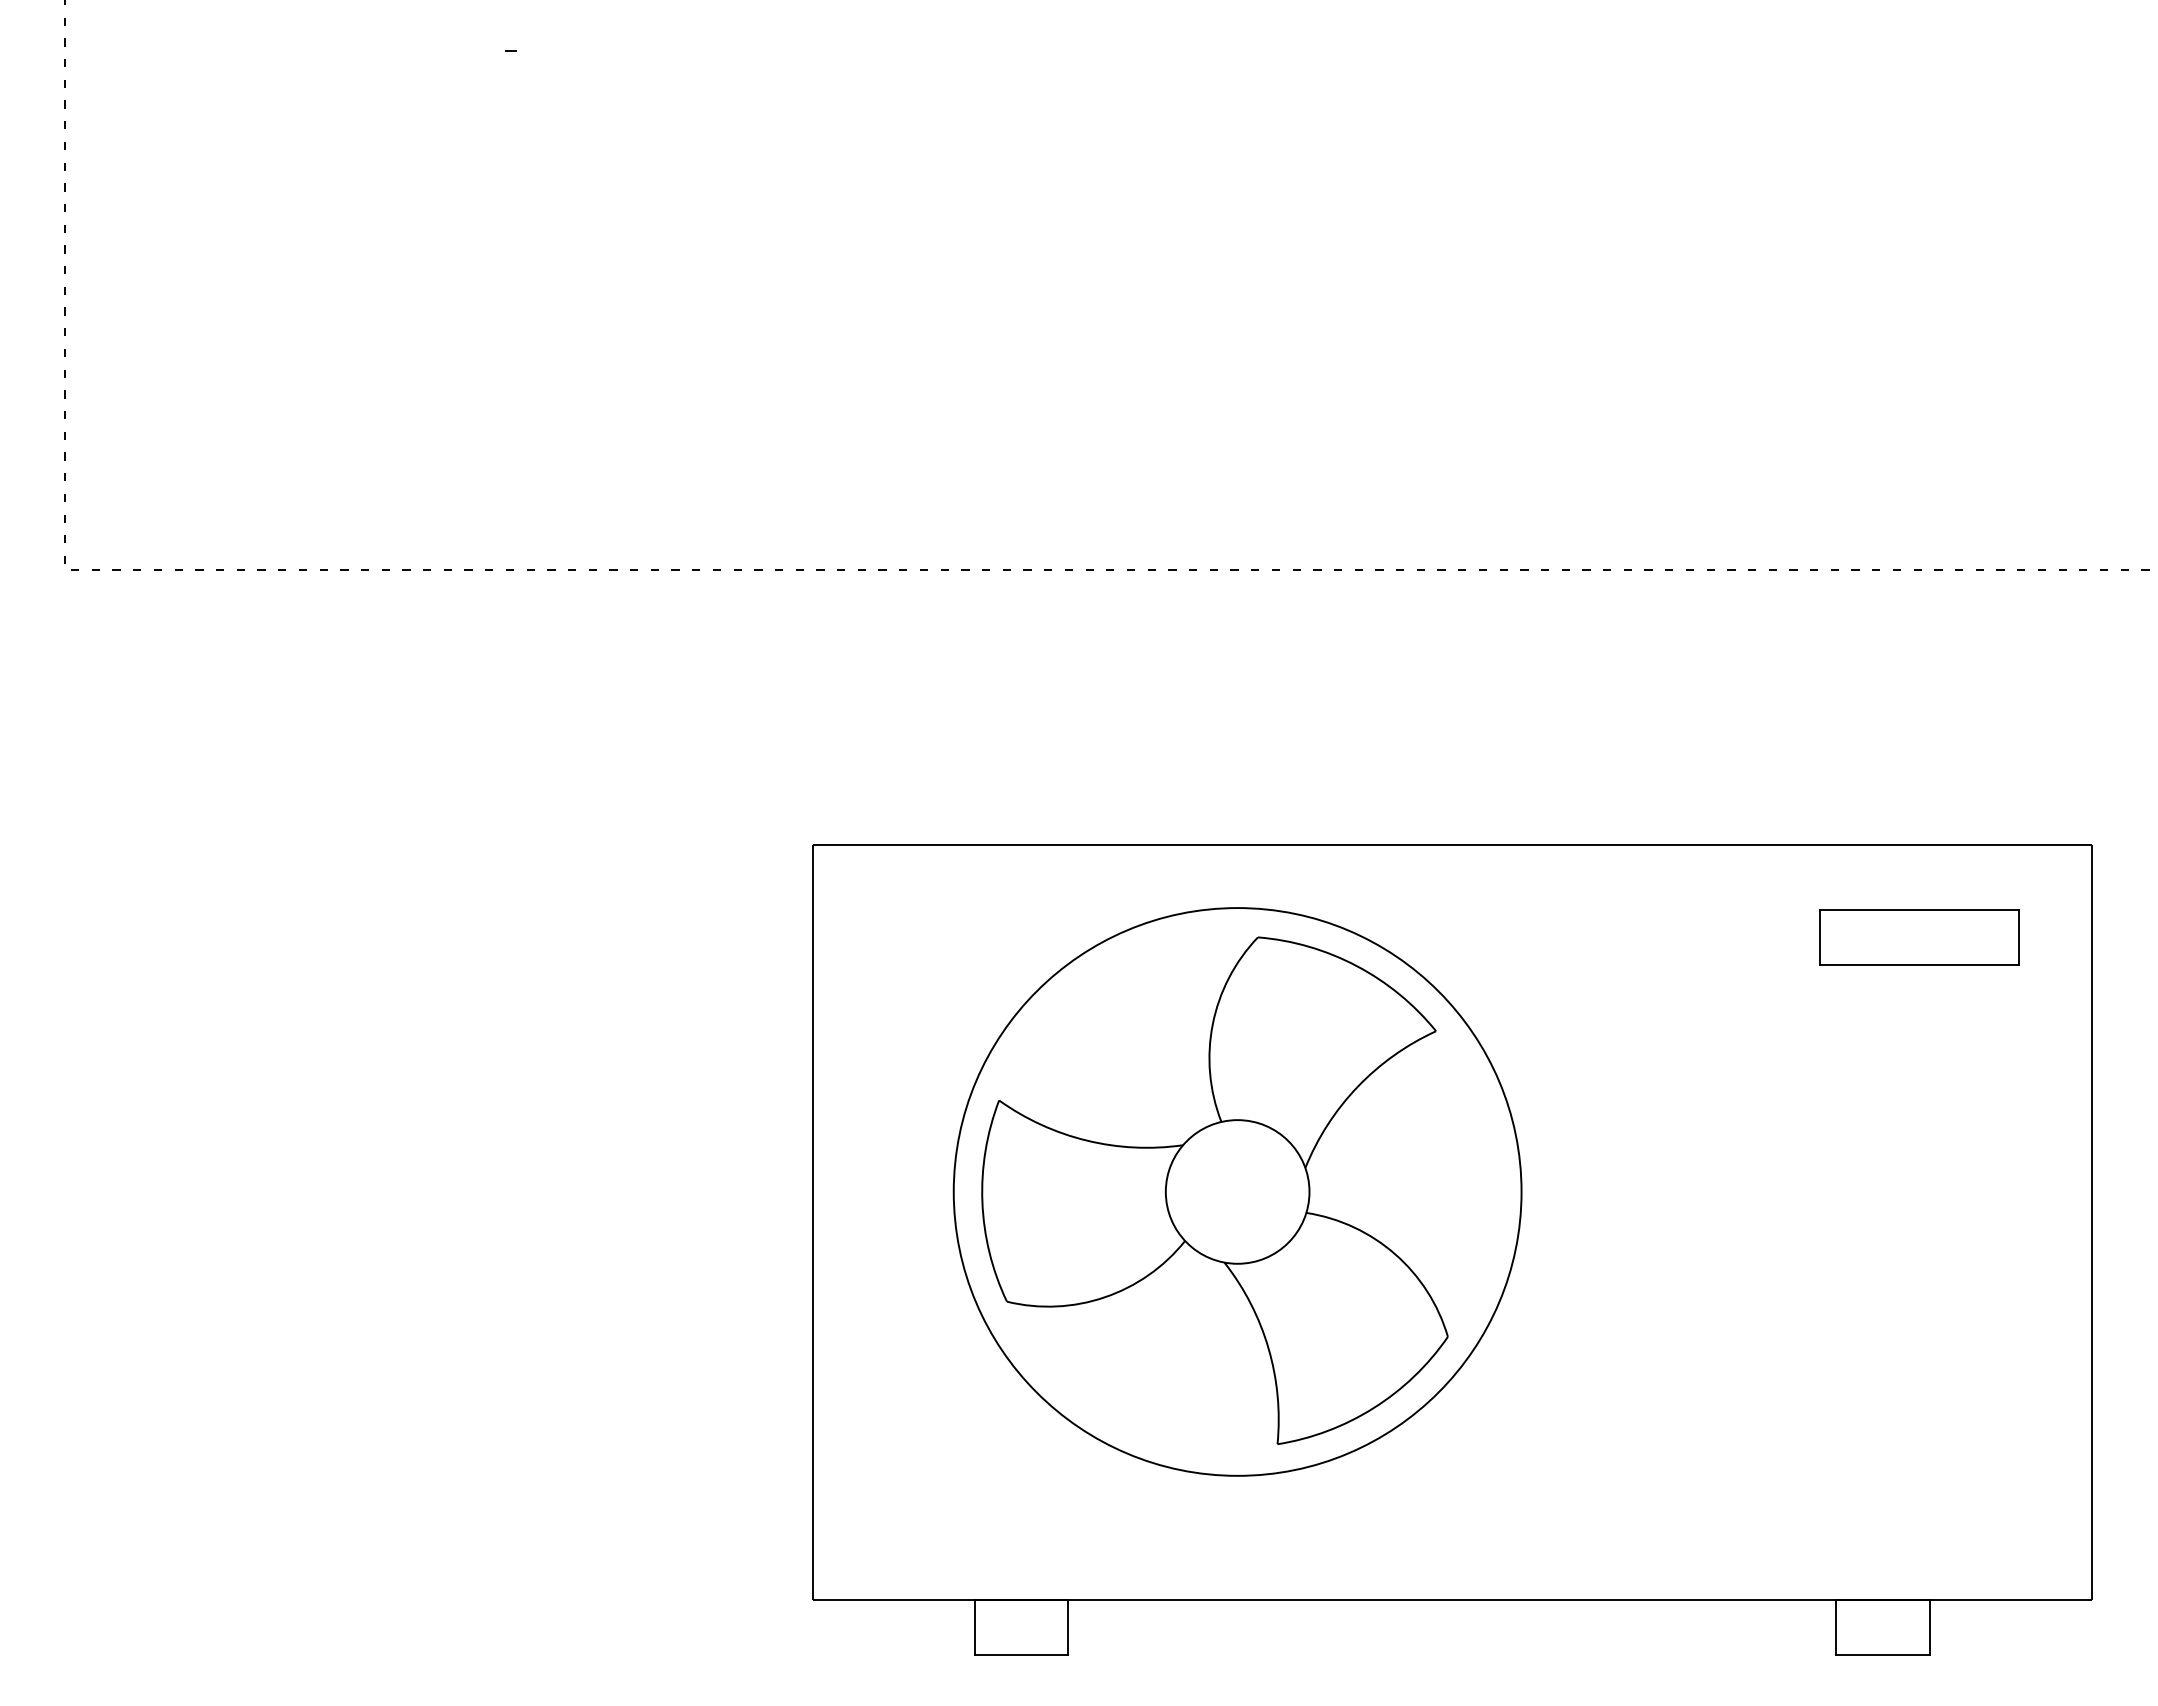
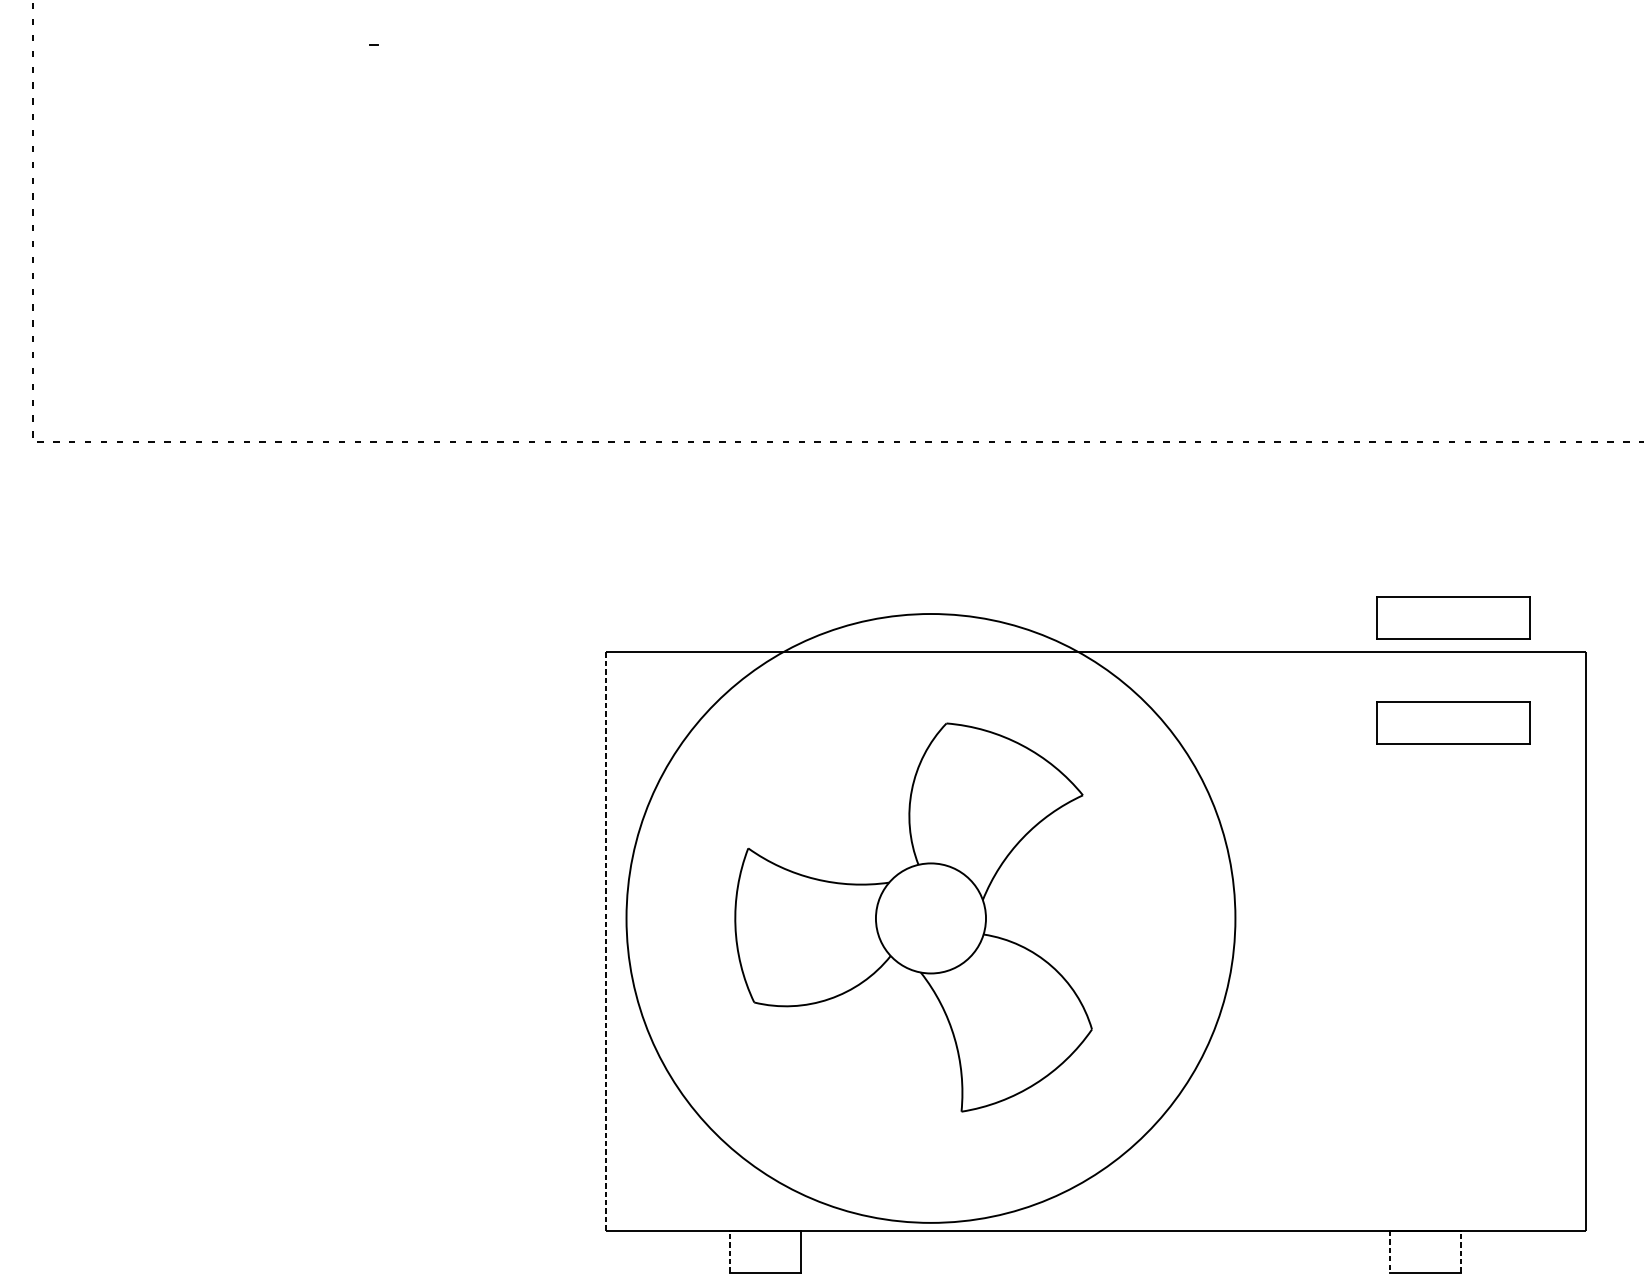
part: (1919, 800) -> (1453, 618), added
circle: (1237, 1191) -> (930, 918), size x1.4
line: (812, 1222) -> (605, 941), solid -> dashed
line: (975, 1626) -> (730, 1251), solid -> dashed
line: (1929, 1626) -> (1460, 1251), solid -> dashed
line: (1836, 1627) -> (1389, 1252), solid -> dashed

